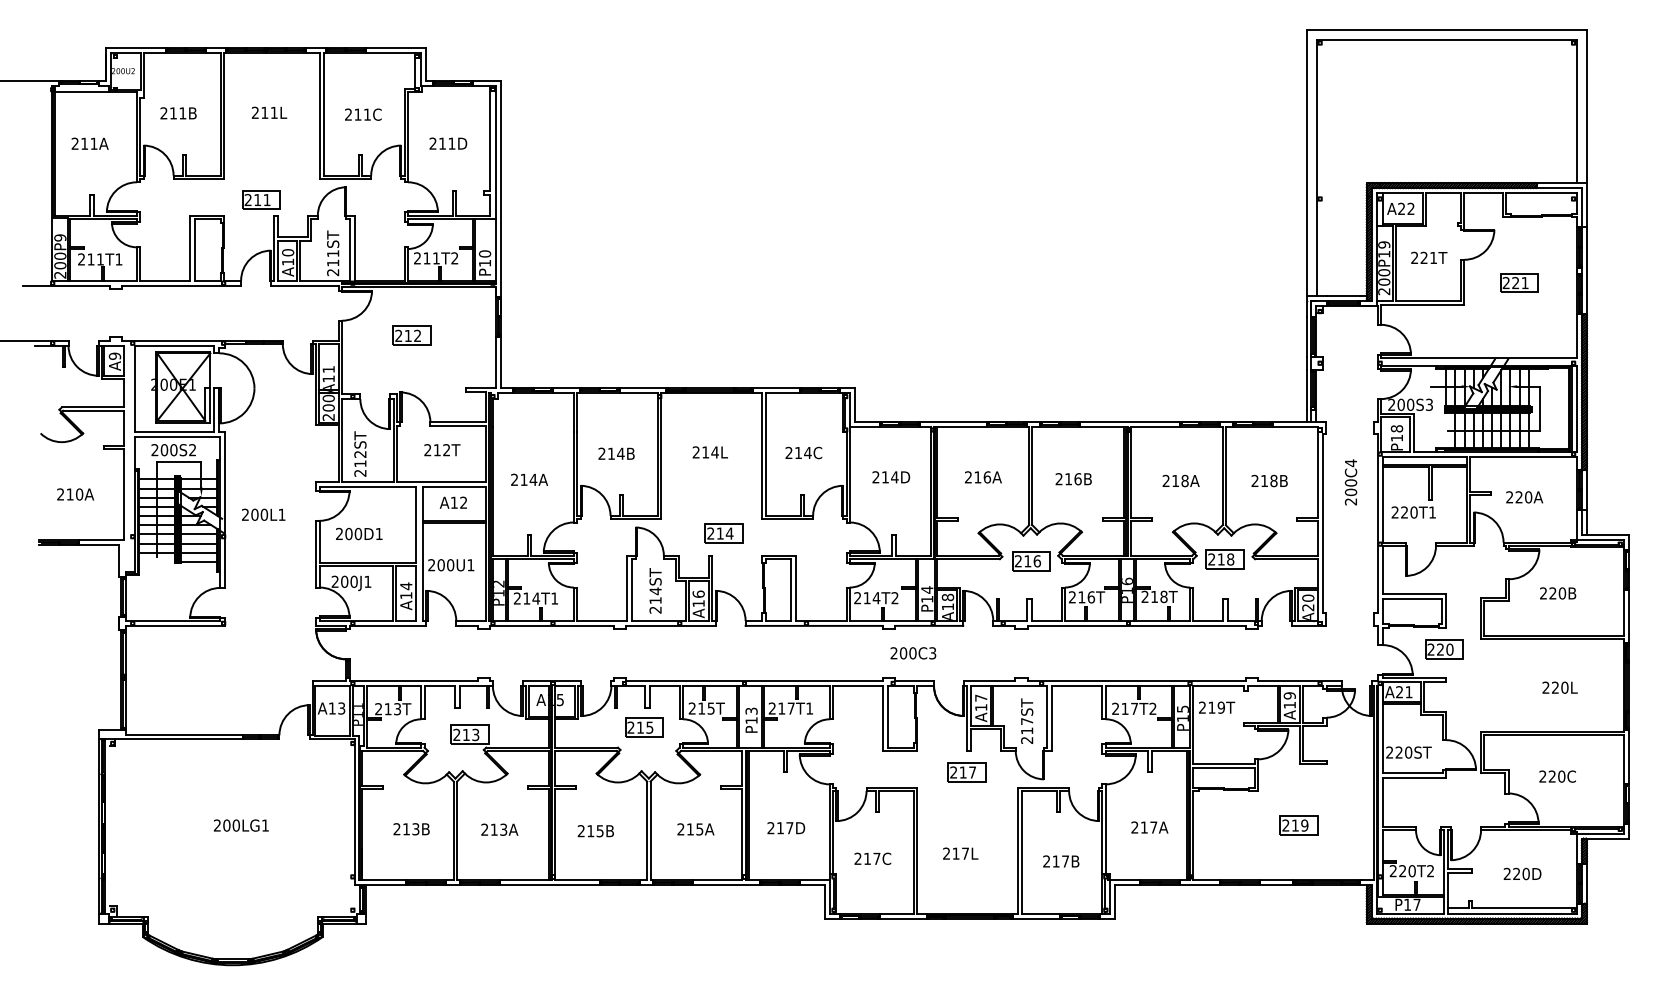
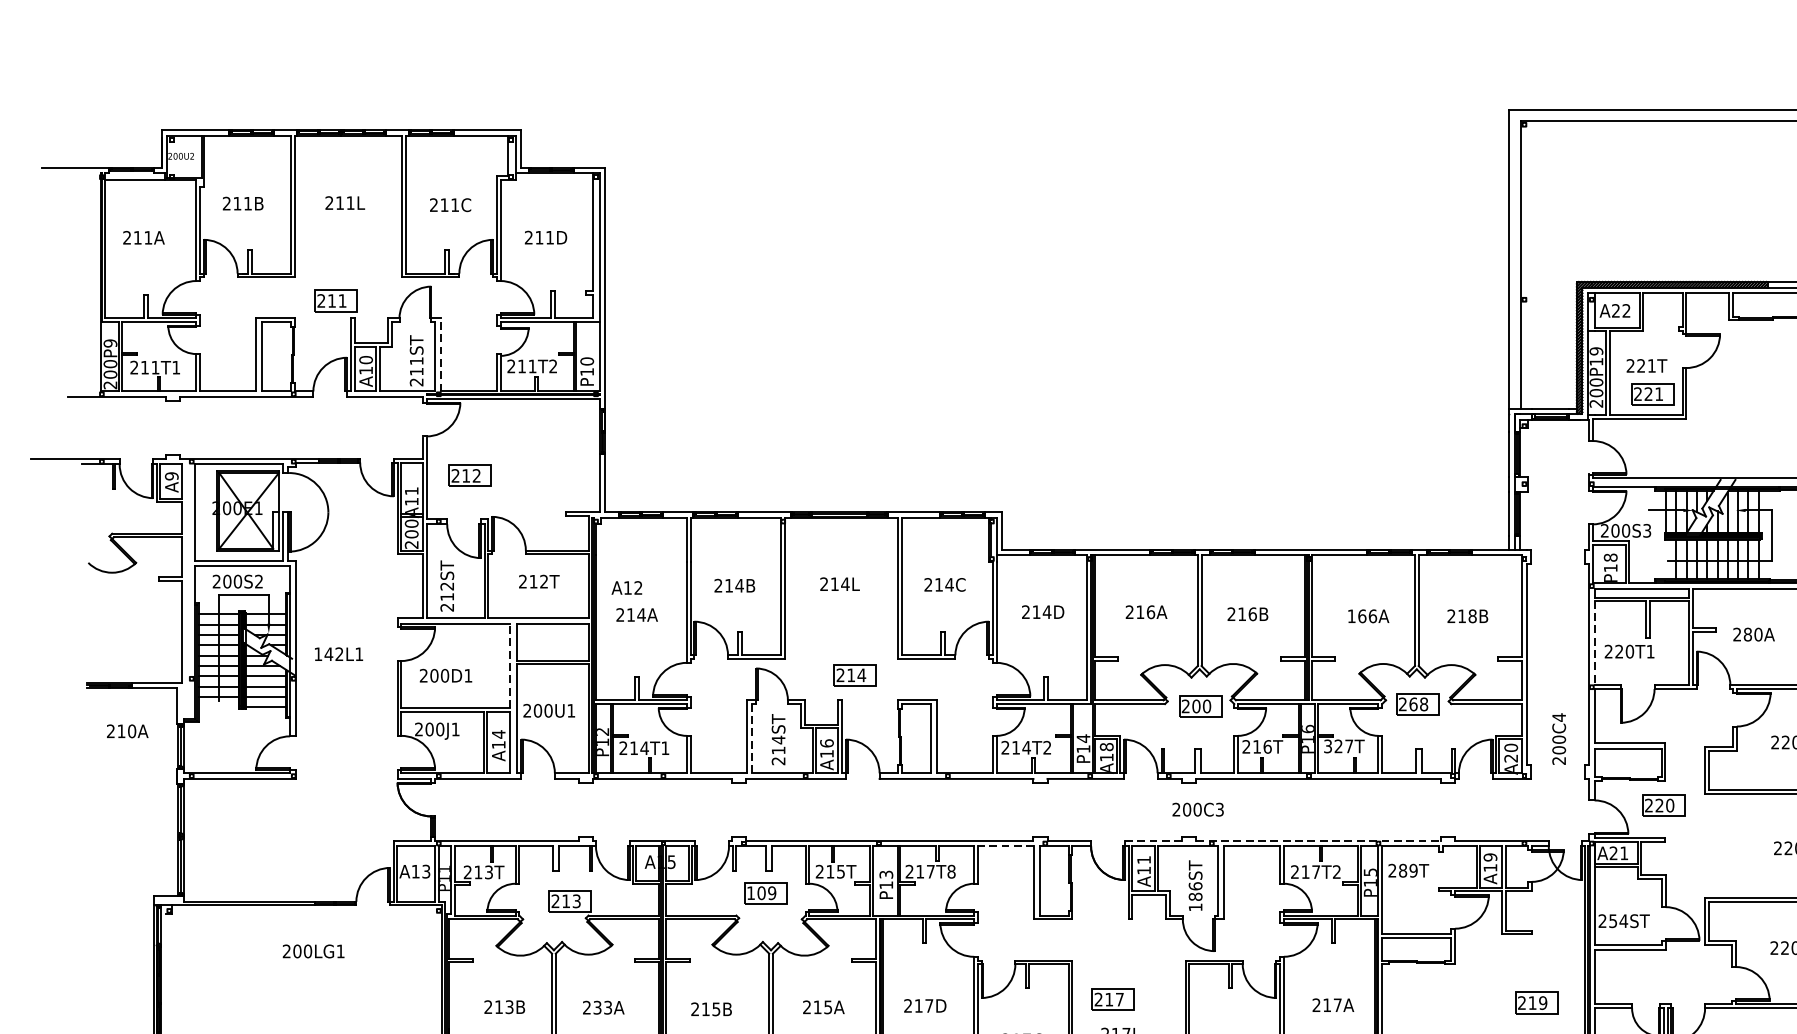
line: (354, 248) -> (440, 355), solid -> dashed
part: (1519, 282) -> (1652, 393), moved
part: (411, 335) -> (469, 475), moved
text: (1175, 480) -> (1362, 615), 218A -> 166A
text: (1350, 482) -> (1558, 739), moved
text: (75, 494) -> (127, 731), moved
text: (1518, 497) -> (1747, 634), 220A -> 280A
text: (452, 502) -> (625, 587), moved
line: (1382, 504) -> (1594, 642), solid -> dashed
text: (255, 514) -> (329, 653), 200L1 -> 142L1
line: (416, 525) -> (510, 666), solid -> dashed
text: (1220, 559) -> (1412, 704), 218 -> 268
text: (1032, 561) -> (1201, 706), 216 -> 200
line: (632, 590) -> (752, 739), solid -> dashed
text: (1154, 596) -> (1338, 745), 218T -> 327T
text: (913, 653) -> (1198, 809), moved
line: (989, 680) -> (1153, 840), solid -> dashed
line: (1137, 680) -> (1319, 840), solid -> dashed
line: (857, 685) -> (1005, 845), solid -> dashed
text: (981, 697) -> (1144, 859), A17 -> A11
text: (1211, 707) -> (1402, 870), 219T -> 289T
text: (809, 708) -> (951, 871), 217T1 -> 217T8
text: (640, 727) -> (761, 892), 215 -> 109
text: (1027, 730) -> (1196, 896), 217ST -> 186ST
text: (1403, 752) -> (1618, 921), 220ST -> 254ST
part: (966, 772) -> (1112, 999), moved
text: (241, 825) -> (313, 951), moved
part: (1298, 825) -> (1536, 1002), moved
text: (493, 829) -> (596, 1007), 213A -> 233A

